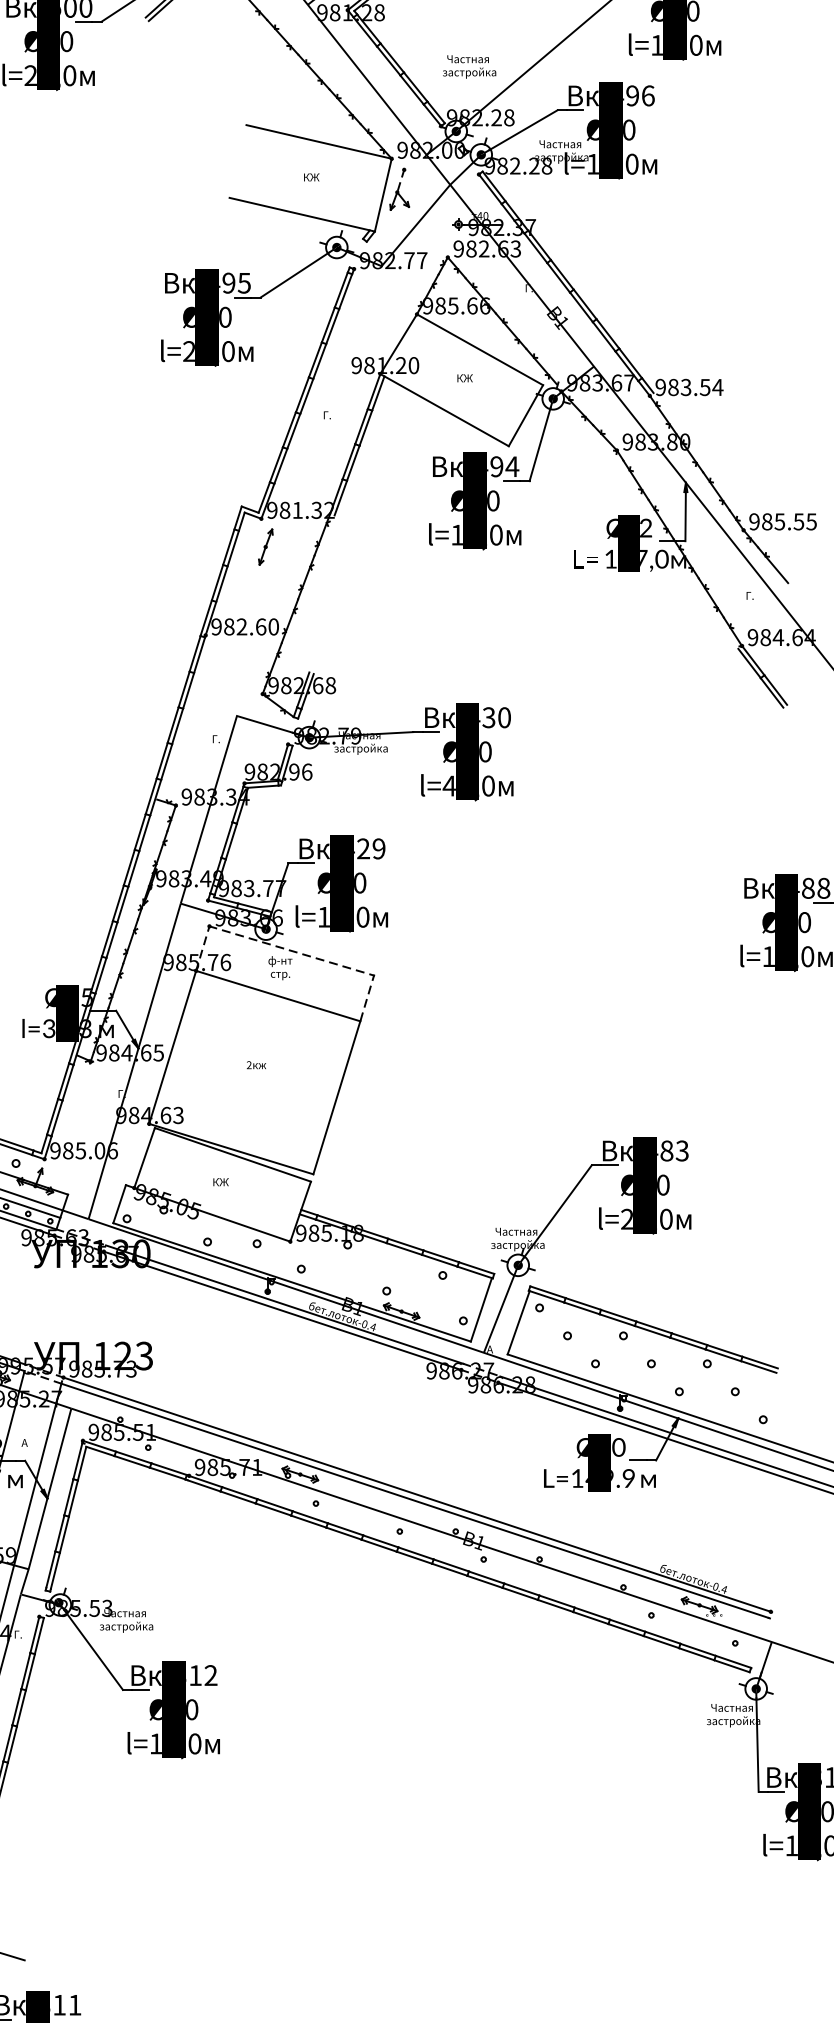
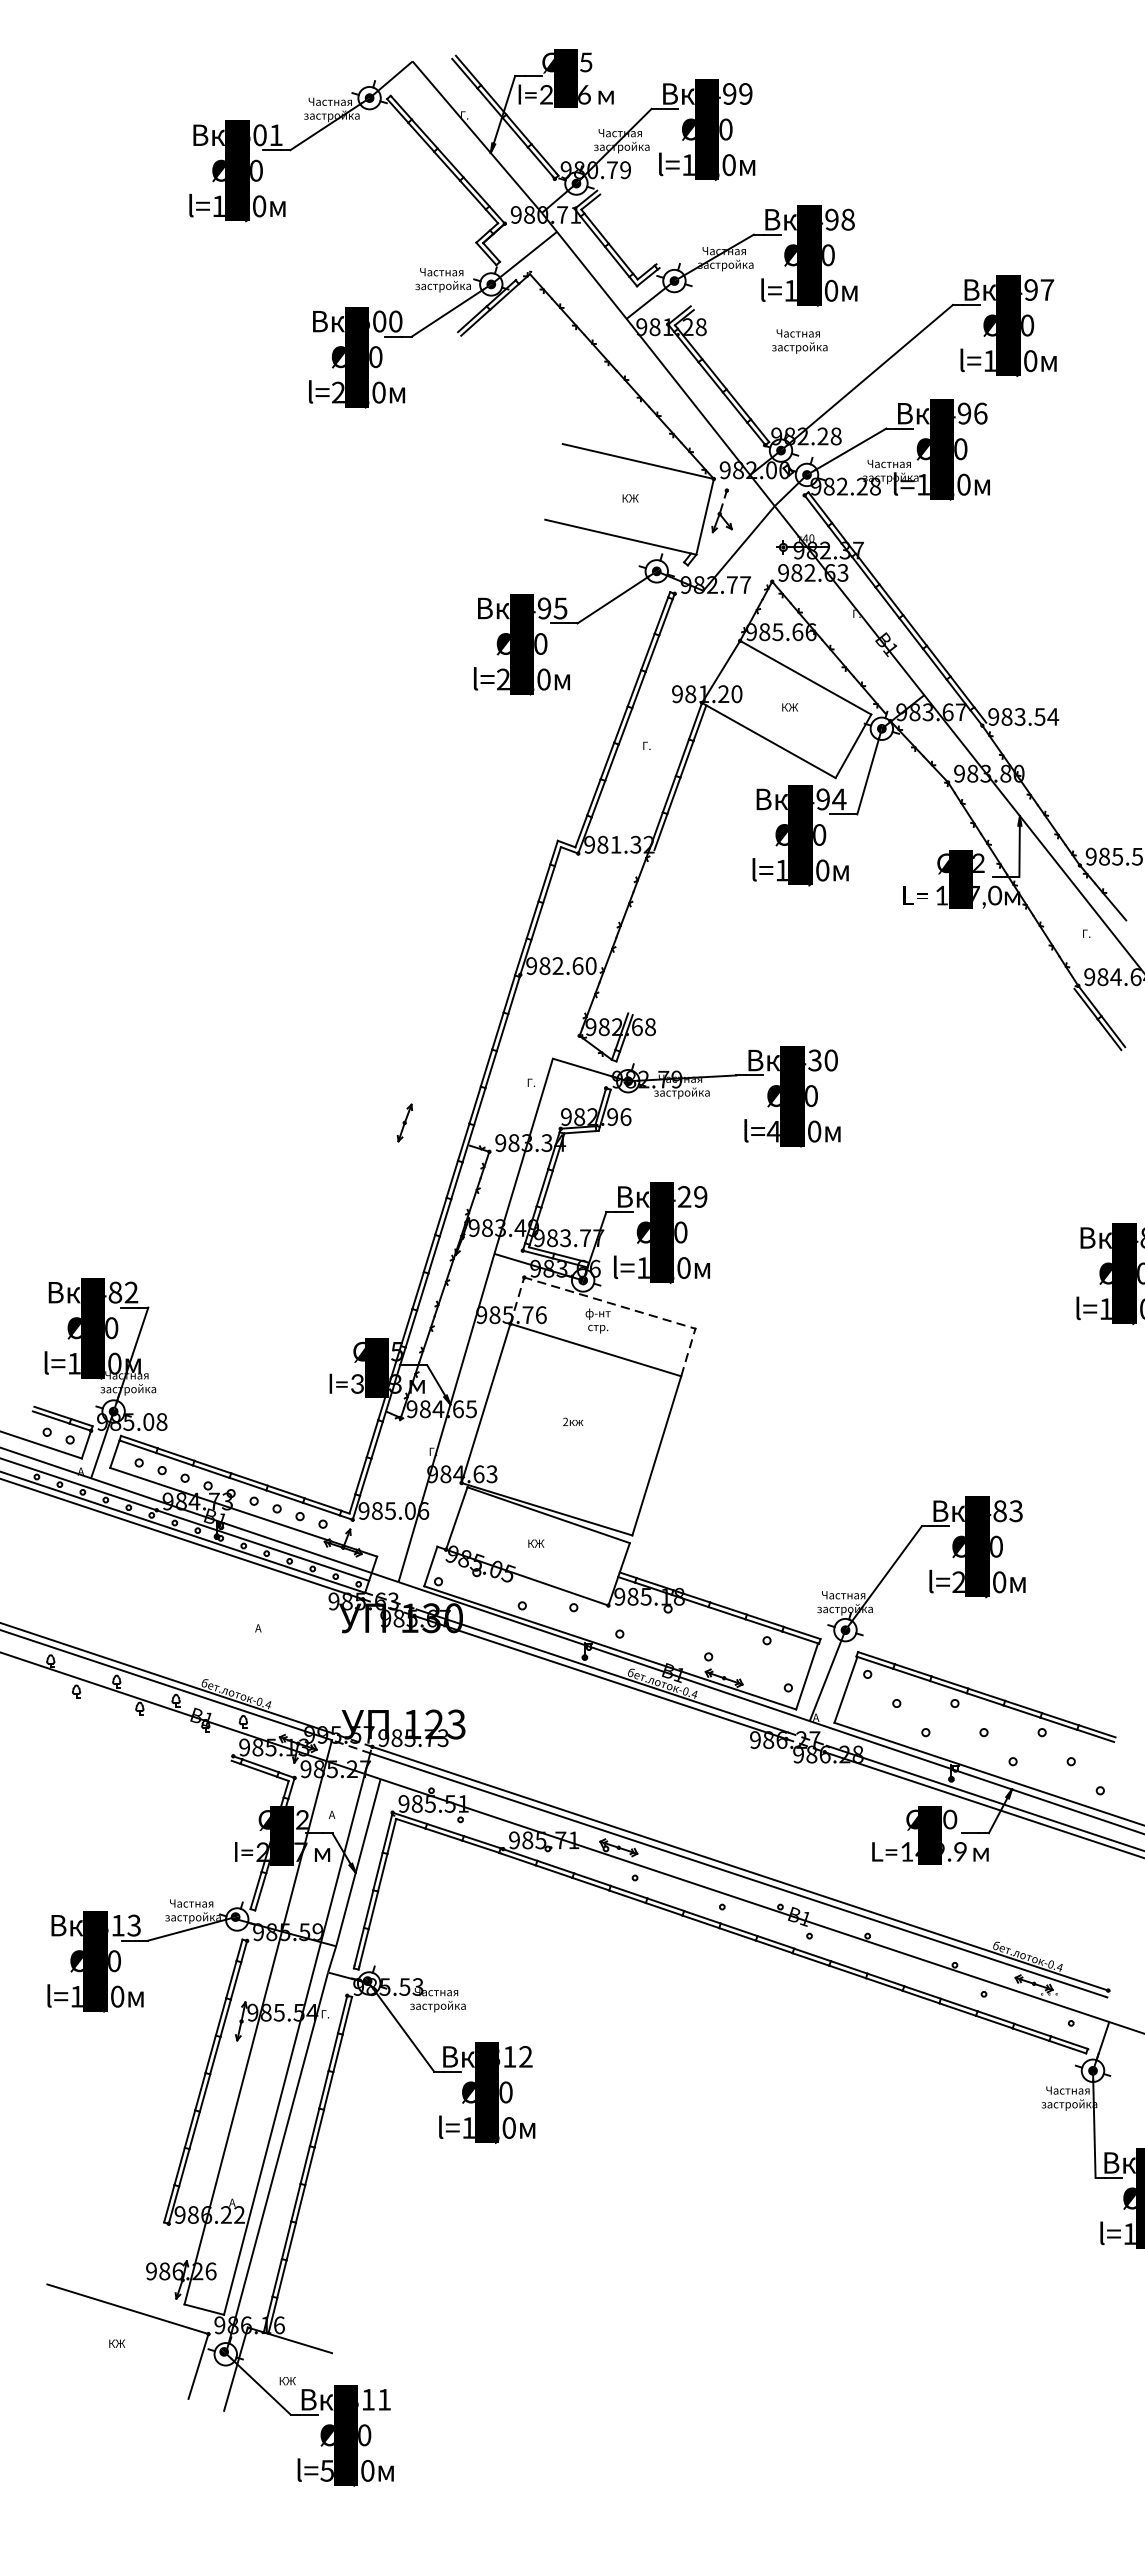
text: (469, 66) -> (799, 341), moved
part: (265, 546) -> (404, 1122), moved

